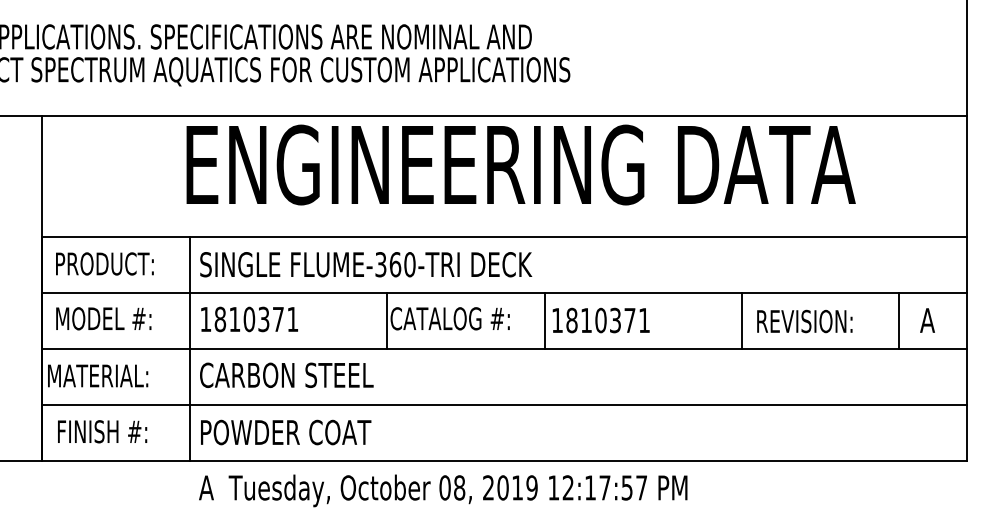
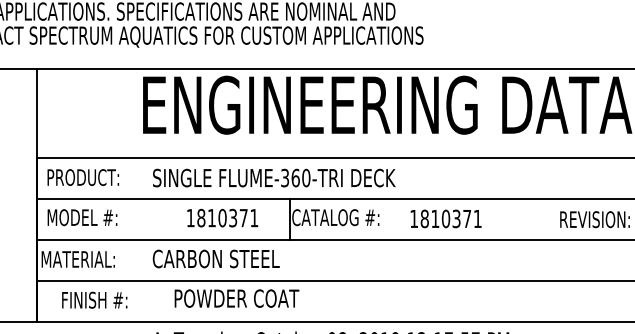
text: (249, 319) -> (222, 218), moved
line: (544, 321) -> (404, 219), removed
line: (741, 321) -> (548, 219), removed
line: (189, 348) -> (145, 239), removed
text: (102, 431) -> (94, 300), moved
text: (286, 432) -> (237, 298), moved

